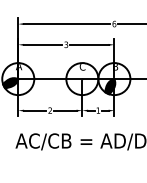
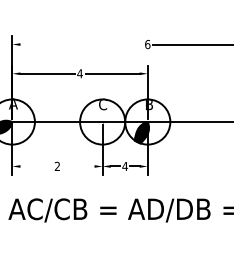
line: (67, 24) -> (81, 44), removed
text: (65, 44) -> (79, 73), 3 -> 4
line: (34, 110) -> (35, 166), removed
line: (65, 110) -> (78, 166), removed
text: (98, 110) -> (125, 166), 1 -> 4

